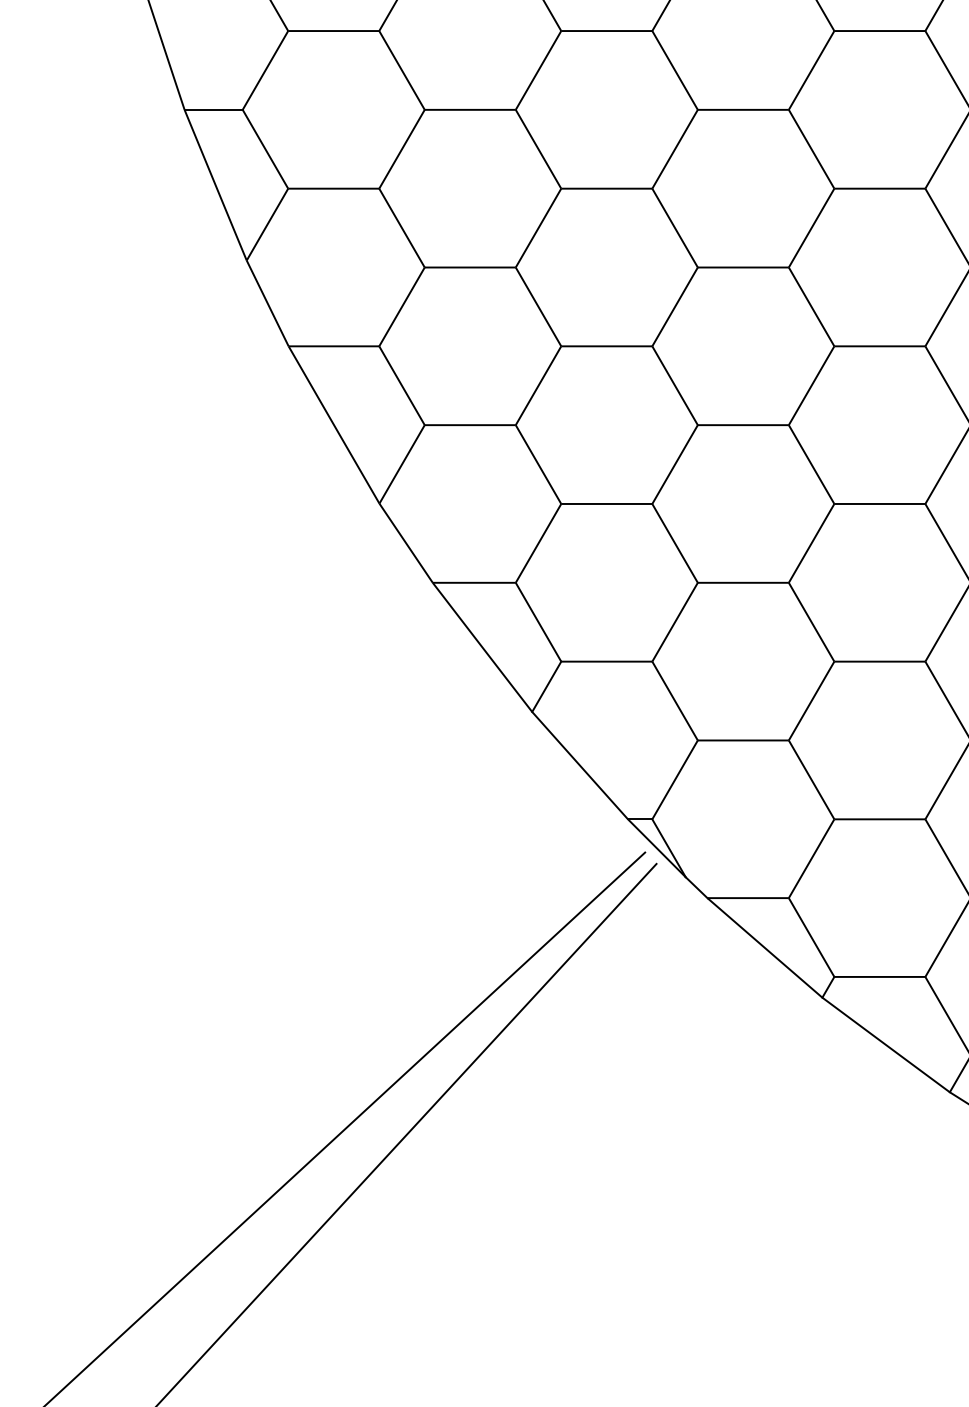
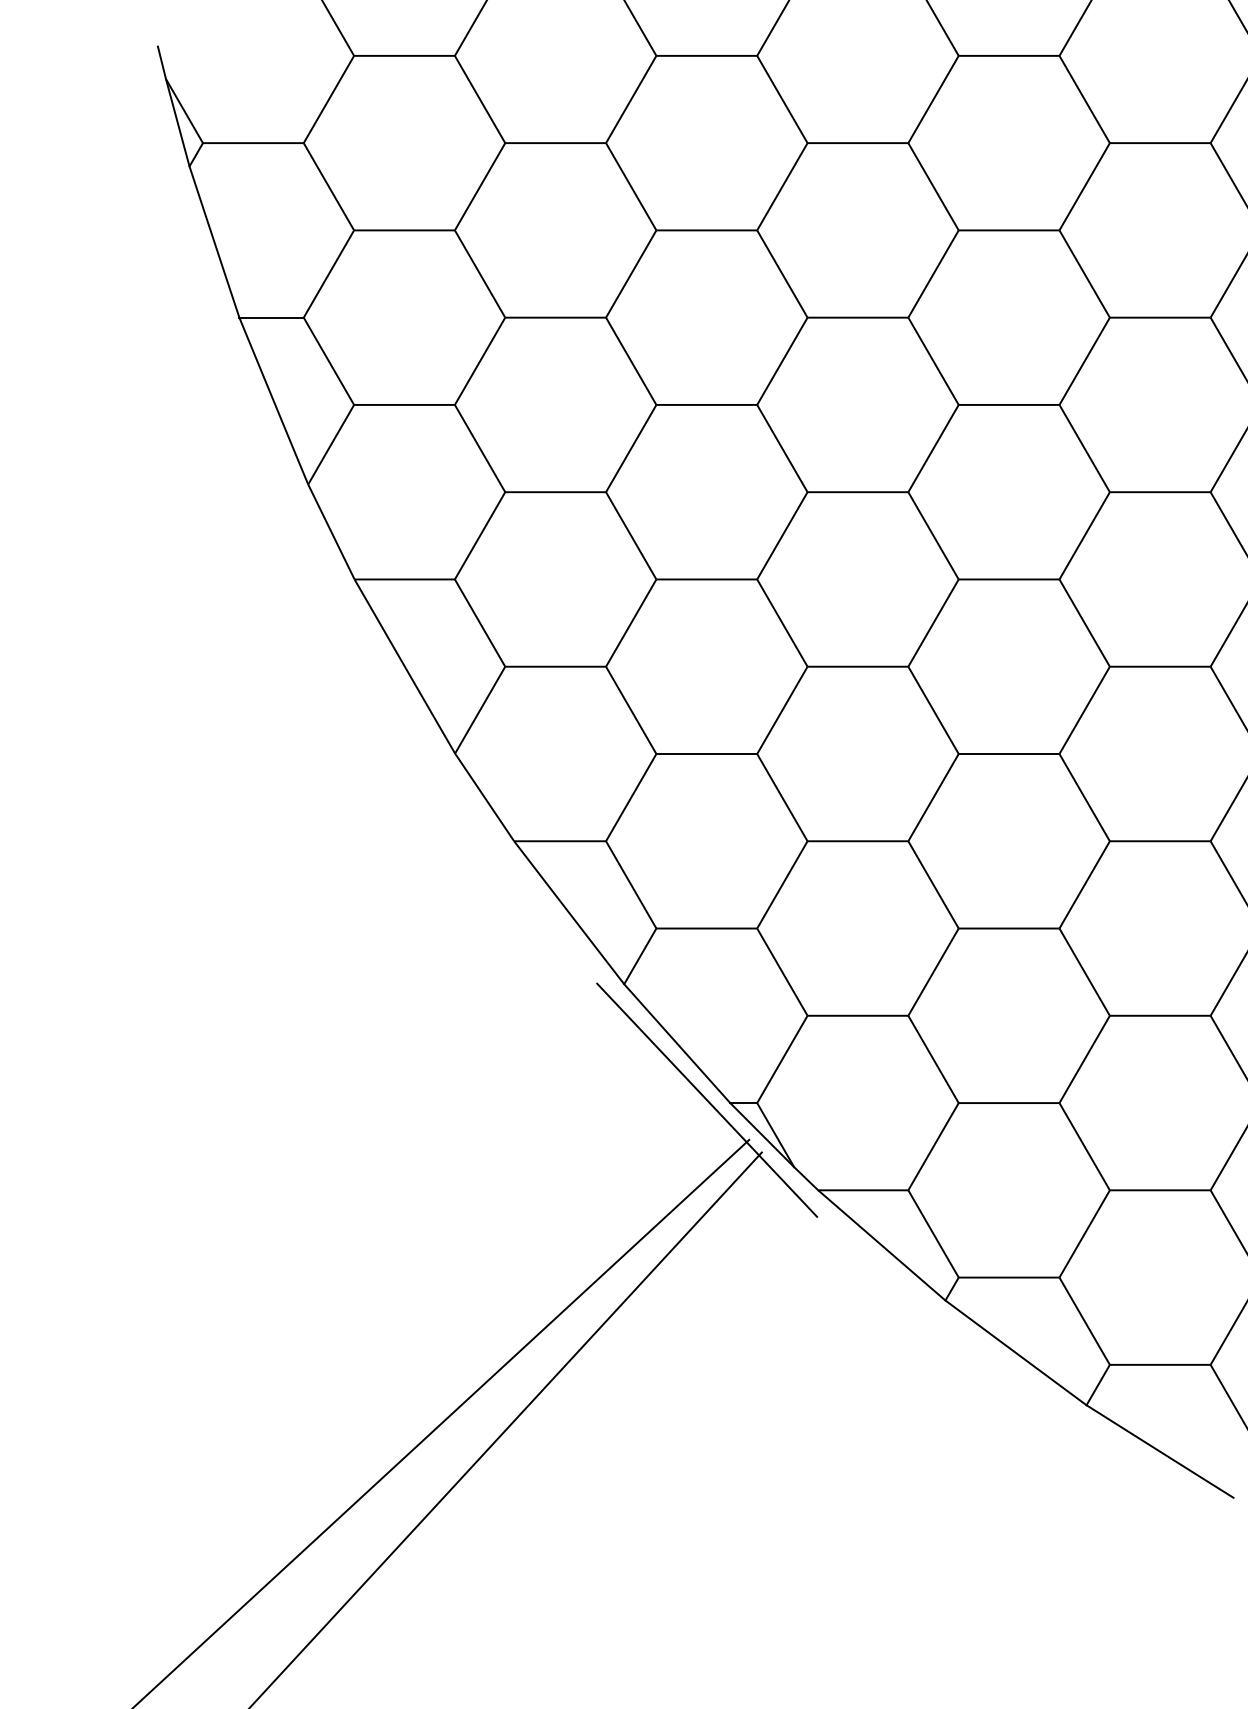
line: (607, 816) -> (707, 1099), added

